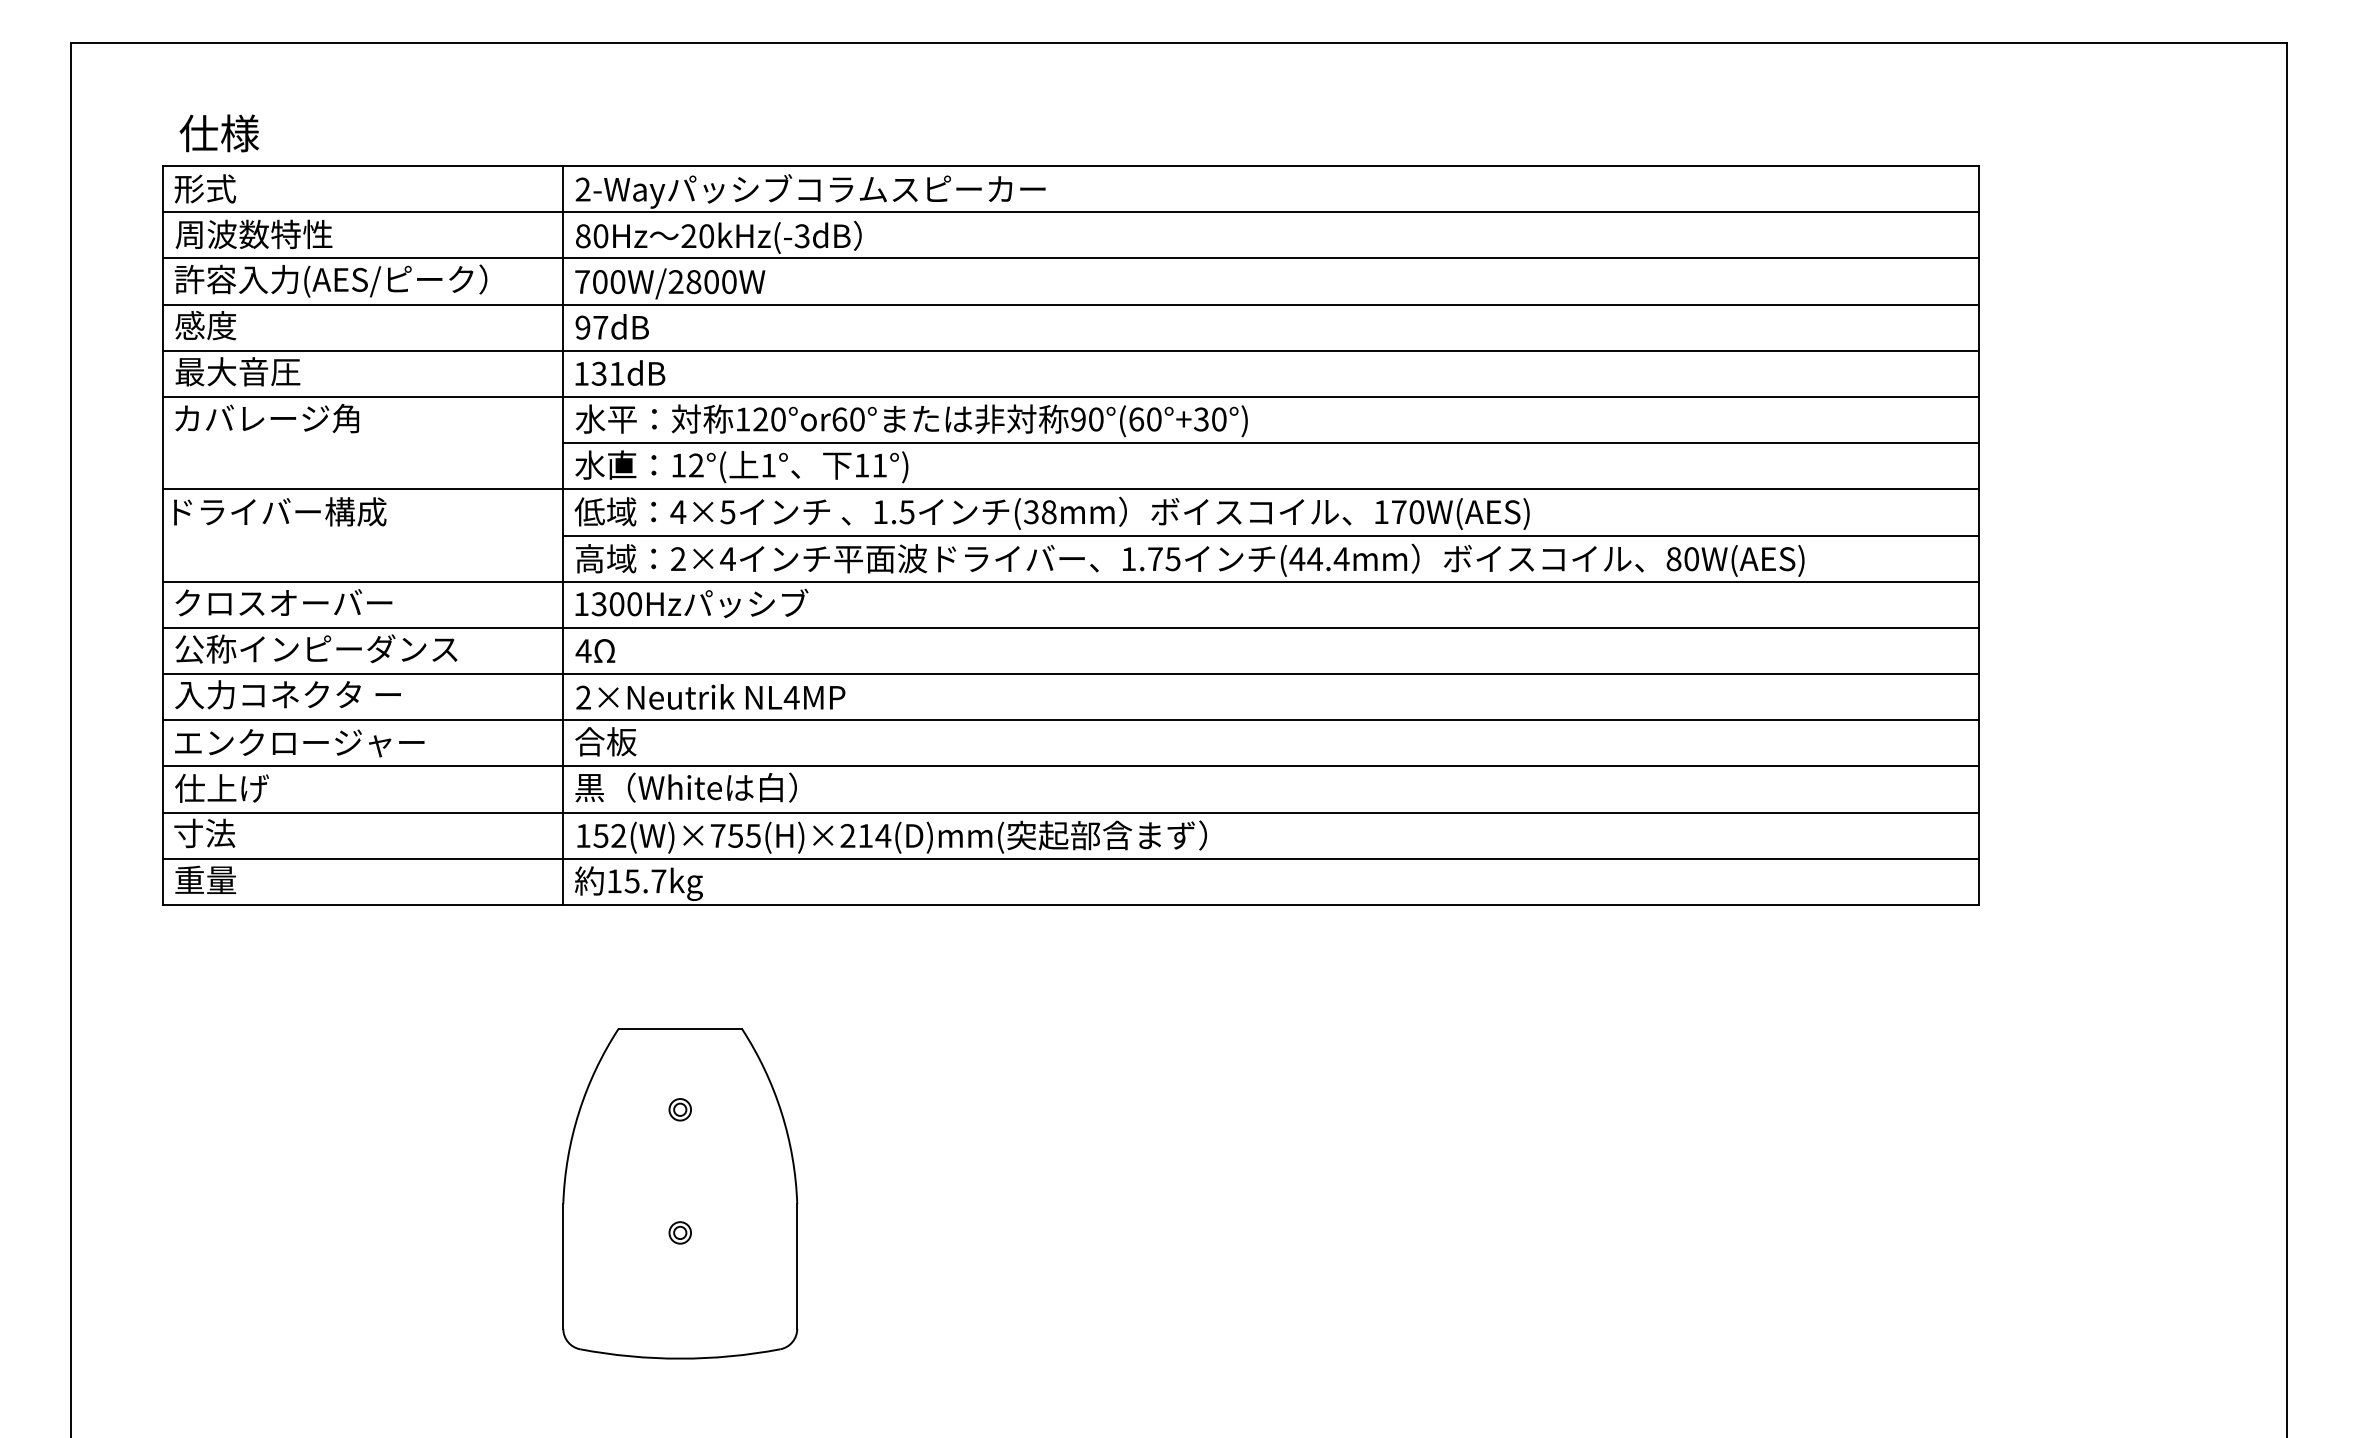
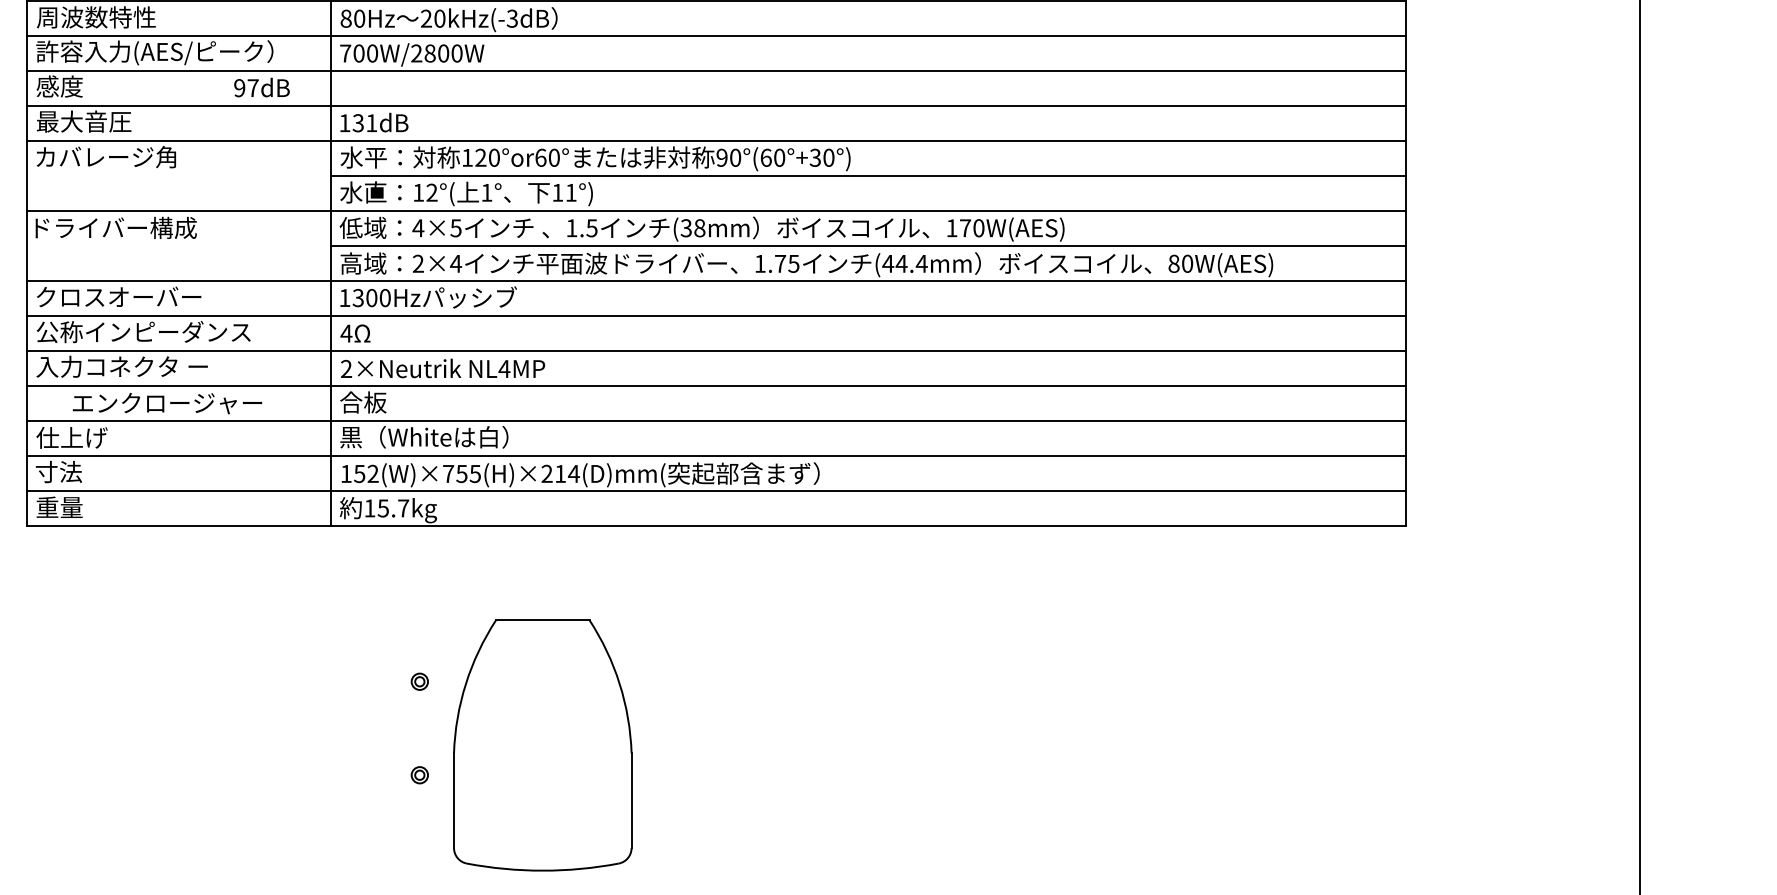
text: (611, 326) -> (261, 87), moved
text: (299, 743) -> (167, 403), moved
part: (680, 1193) -> (542, 745), moved

